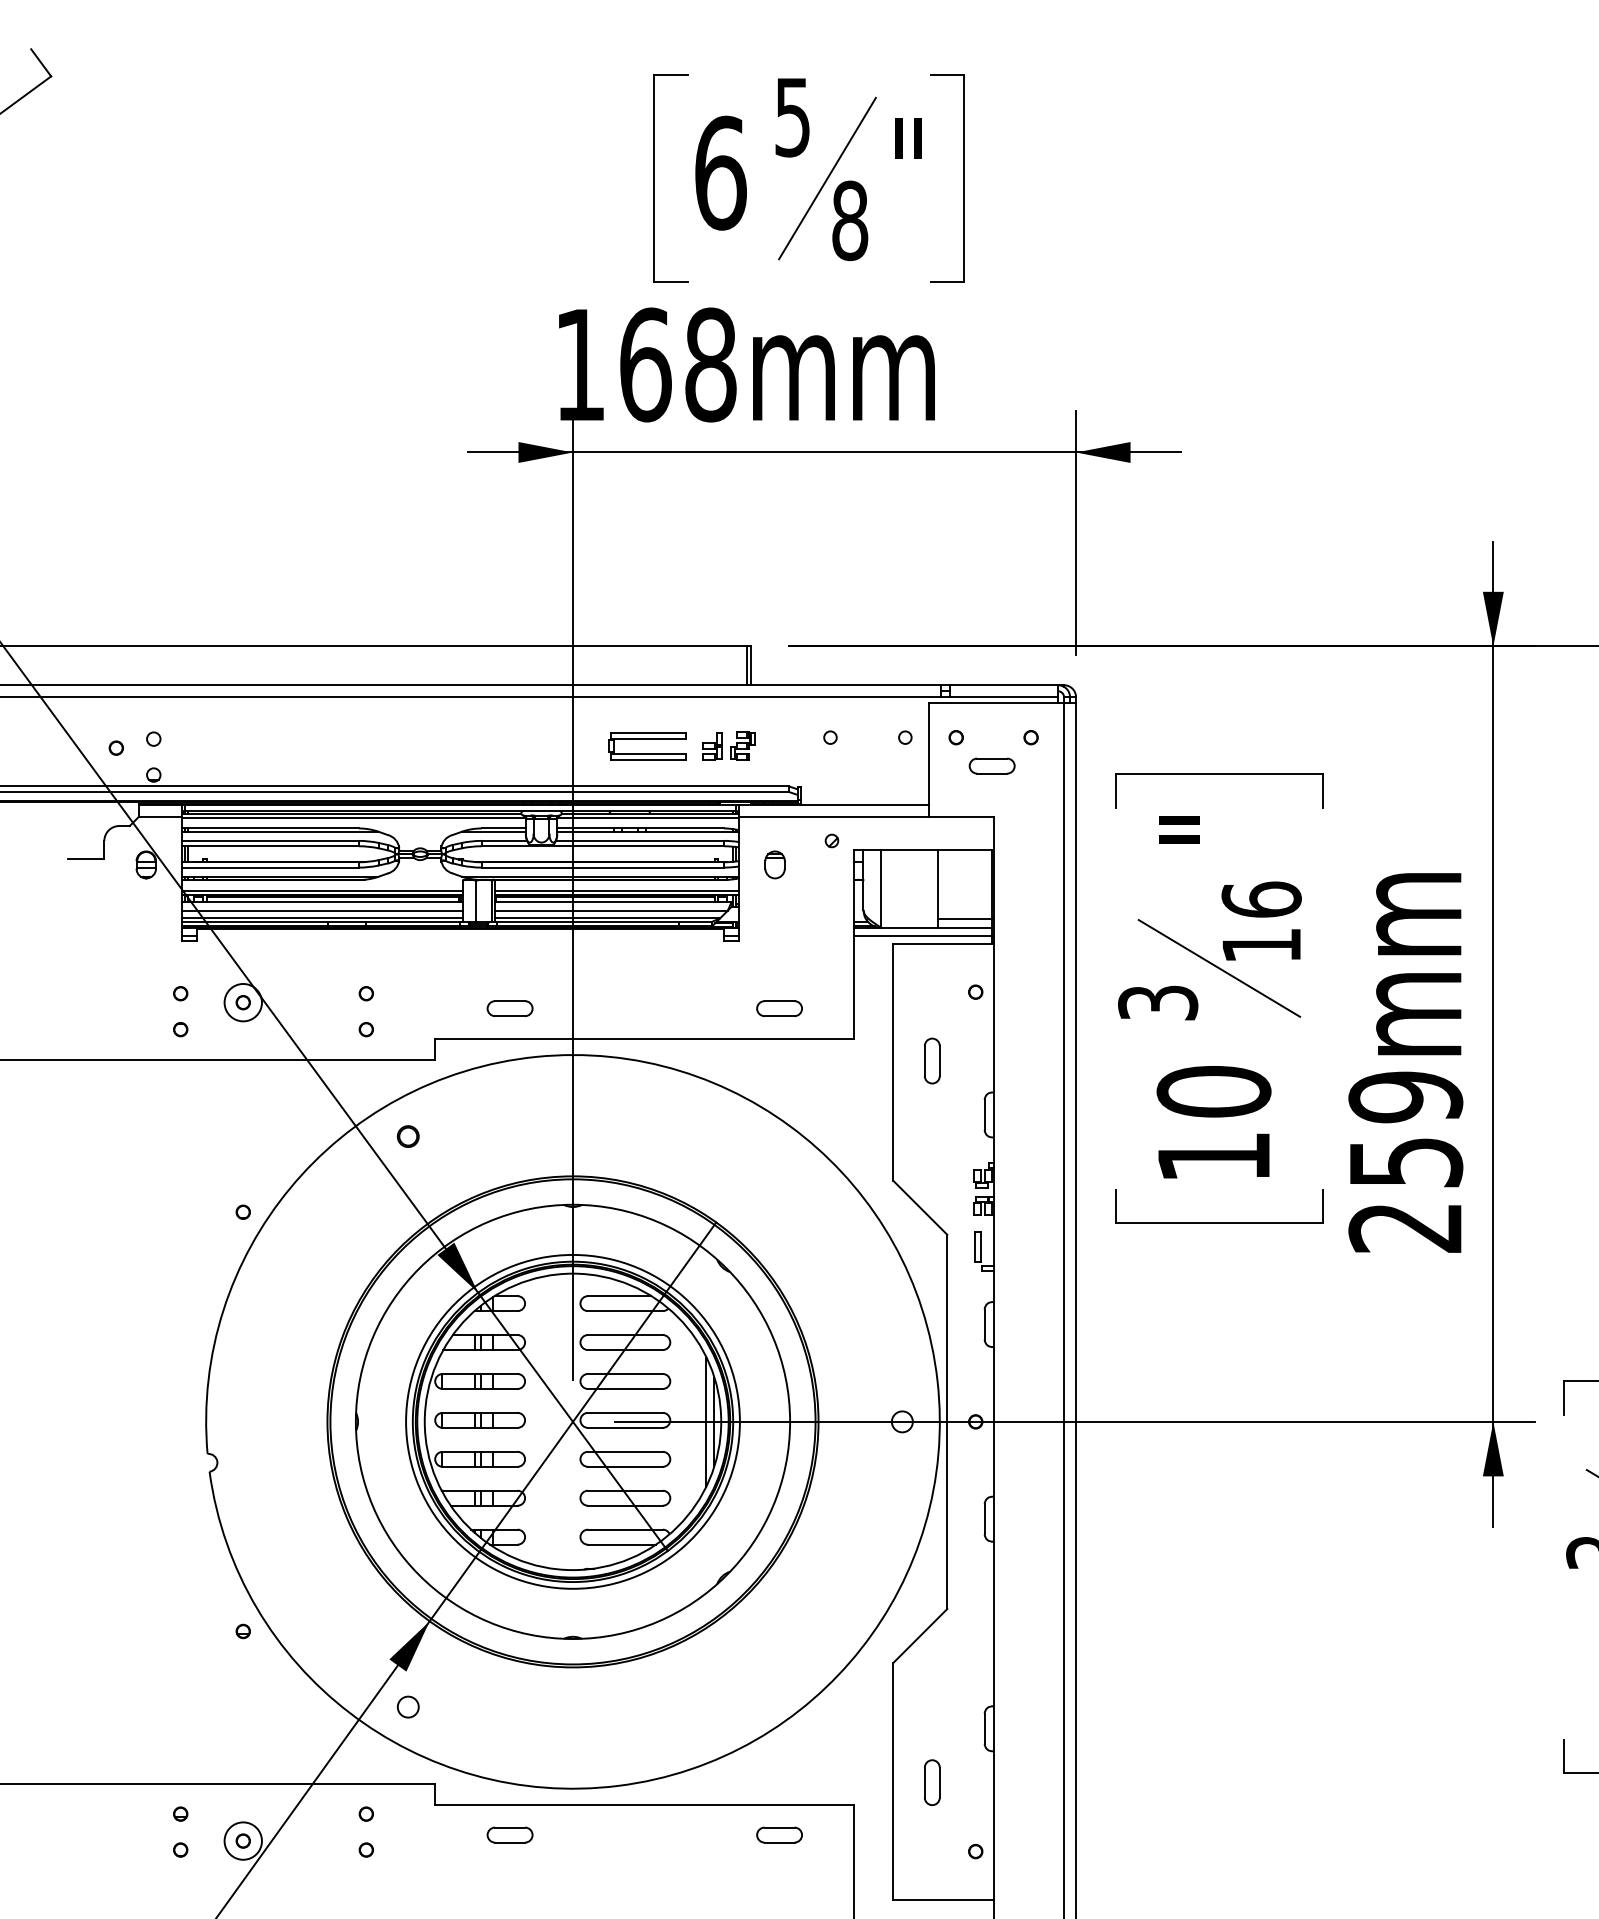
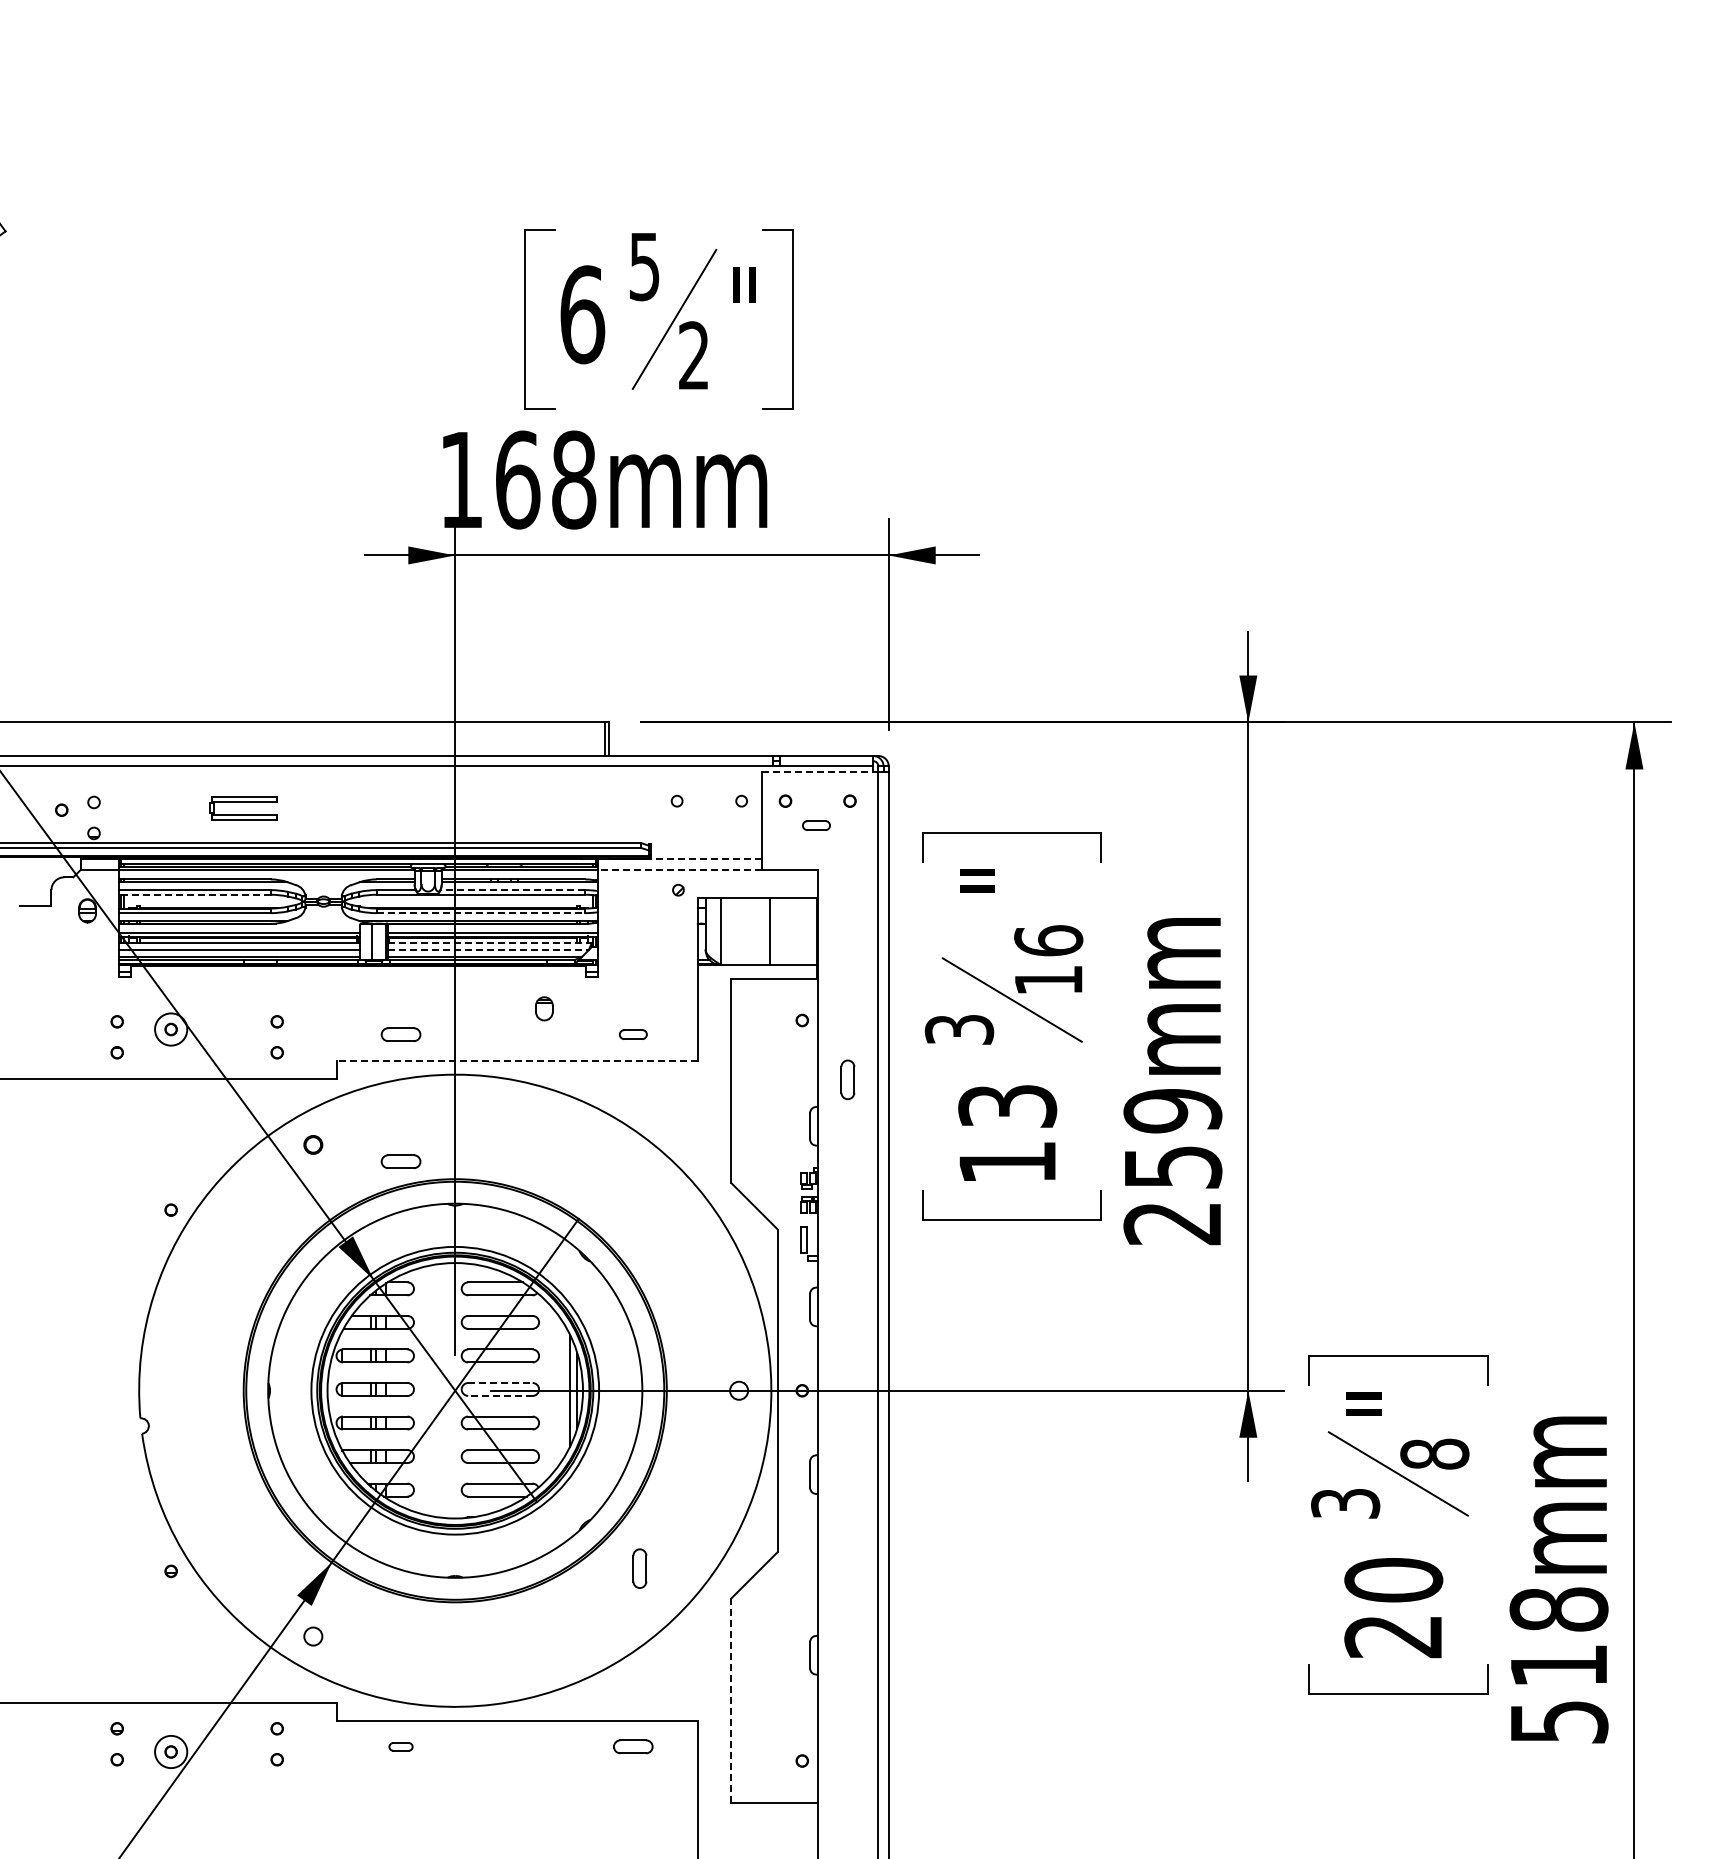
text: (849, 220) -> (693, 355), 8 -> 2
line: (996, 703) -> (820, 771), solid -> dashed
part: (647, 746) -> (243, 808), moved
part: (728, 746) -> (589, 808), removed
part: (992, 765) -> (816, 825), size x0.7
line: (864, 805) -> (706, 859), solid -> dashed
line: (834, 816) -> (680, 869), solid -> dashed
line: (639, 841) -> (512, 890), solid -> dashed
line: (270, 845) -> (194, 894), solid -> dashed
part: (775, 864) -> (544, 1008), moved
line: (603, 868) -> (481, 913), solid -> dashed
line: (613, 902) -> (490, 943), solid -> dashed
line: (611, 910) -> (488, 950), solid -> dashed
line: (965, 919) -> (793, 957), removed
line: (922, 936) -> (756, 972), removed
part: (779, 1008) -> (633, 1034), size x0.7
line: (645, 1038) -> (517, 1060), solid -> dashed
part: (931, 1060) -> (847, 1079), moved
text: (1213, 1091) -> (1007, 1106), 10 -> 13
part: (509, 1155) -> (400, 1161), added
line: (625, 1413) -> (500, 1383), solid -> dashed
line: (624, 1427) -> (499, 1395), solid -> dashed
line: (893, 1782) -> (731, 1701), solid -> dashed
part: (931, 1782) -> (639, 1568), moved
part: (509, 1834) -> (400, 1746), size x0.6

